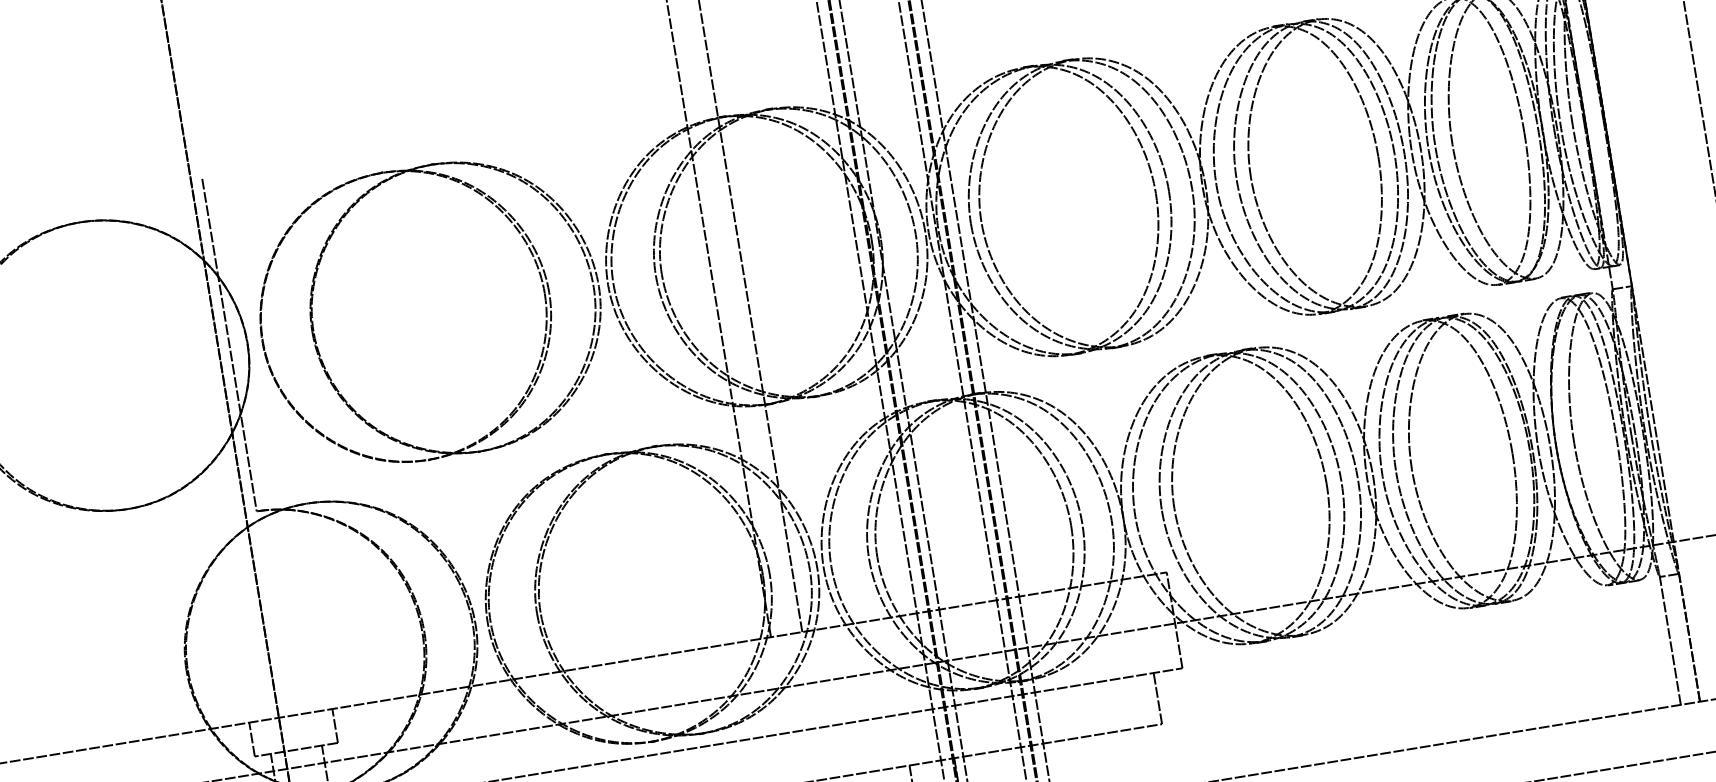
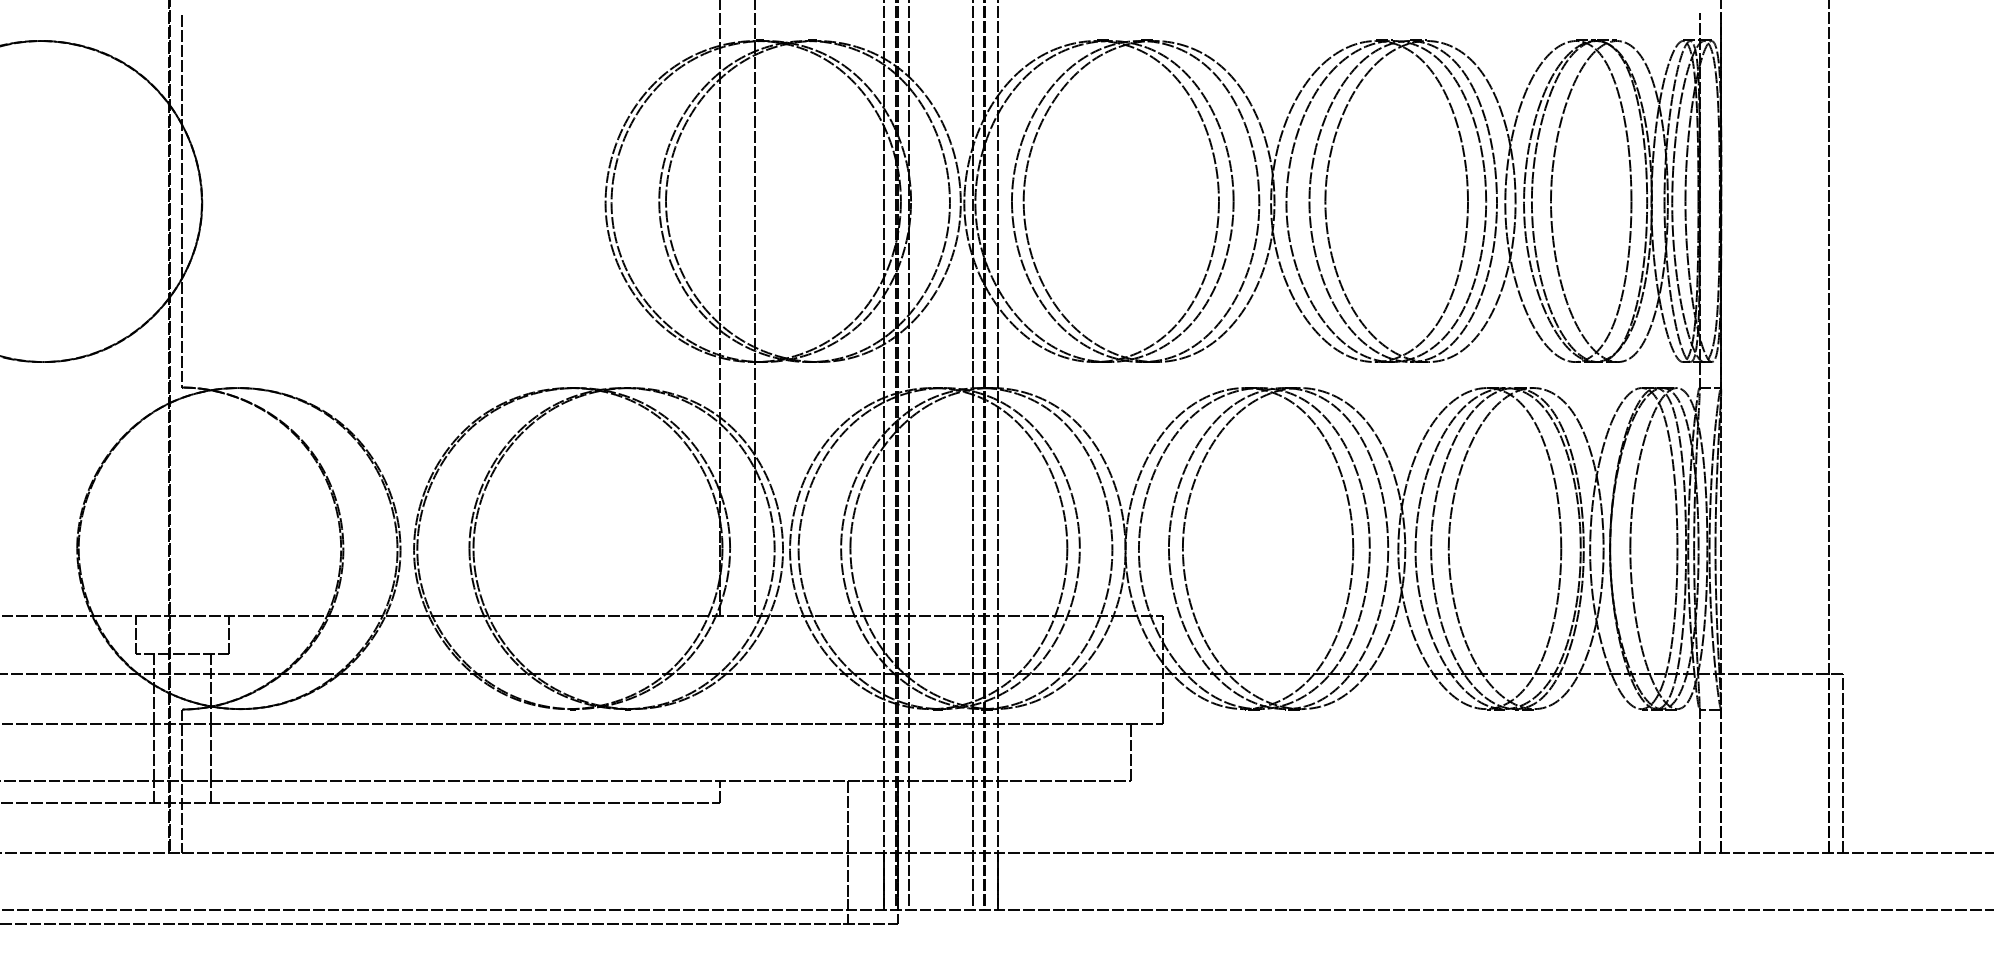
part: (542, 286) -> (533, 193), removed

